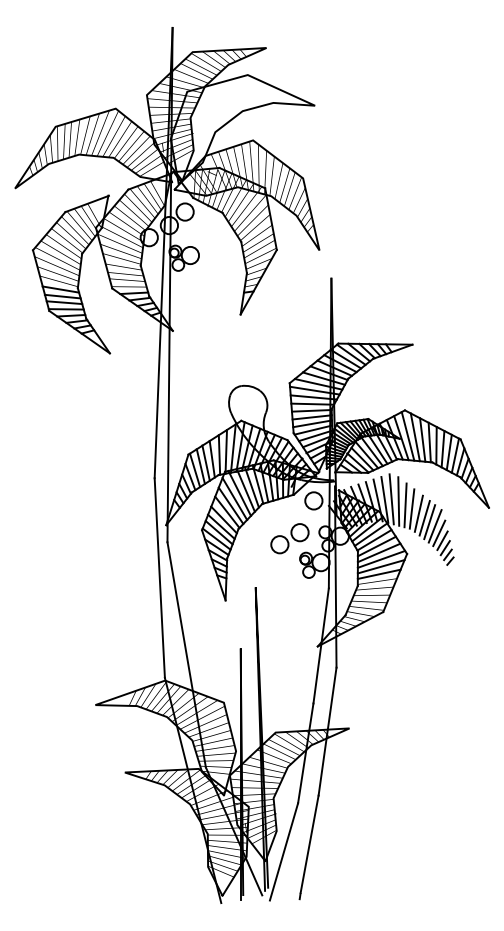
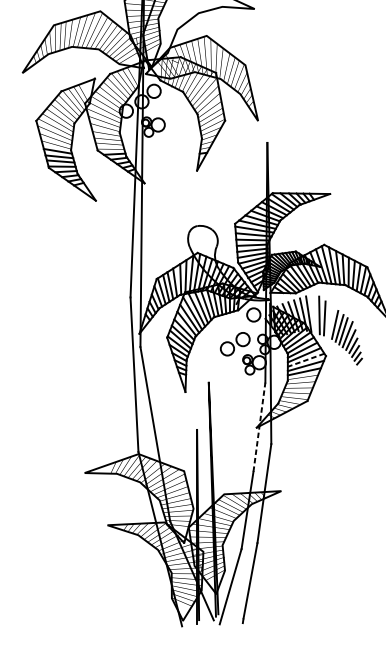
line: (391, 499) -> (313, 313), removed
line: (411, 508) -> (329, 320), removed
line: (381, 559) -> (306, 360), solid -> dashed
line: (321, 645) -> (259, 426), solid -> dashed

